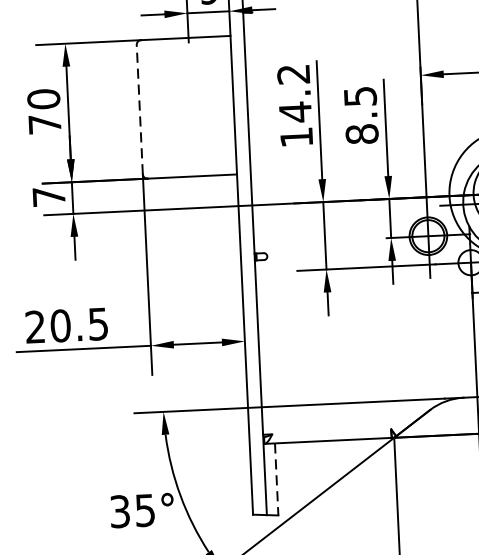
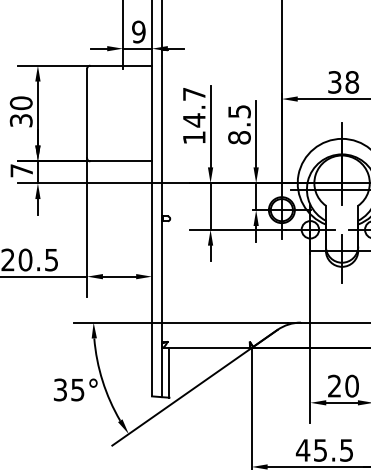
text: (292, 74) -> (193, 94), 14.2 -> 14.7
line: (140, 109) -> (87, 113), dashed -> solid
text: (43, 124) -> (20, 120), 70 -> 30
line: (276, 478) -> (169, 372), dashed -> solid

